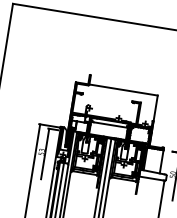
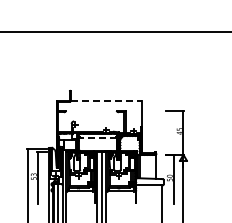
line: (123, 89) -> (106, 100), solid -> dashed
line: (111, 125) -> (99, 138), solid -> dashed

